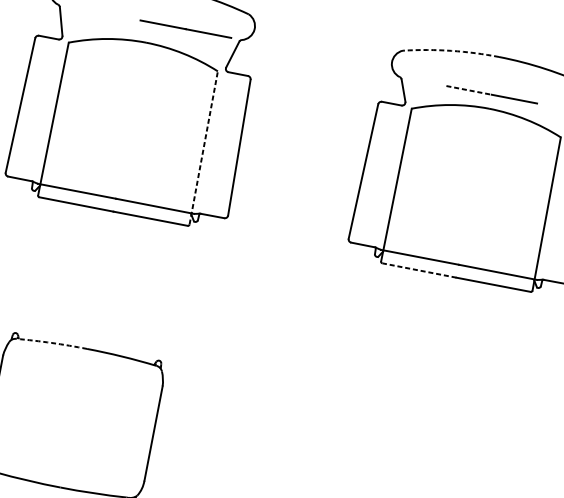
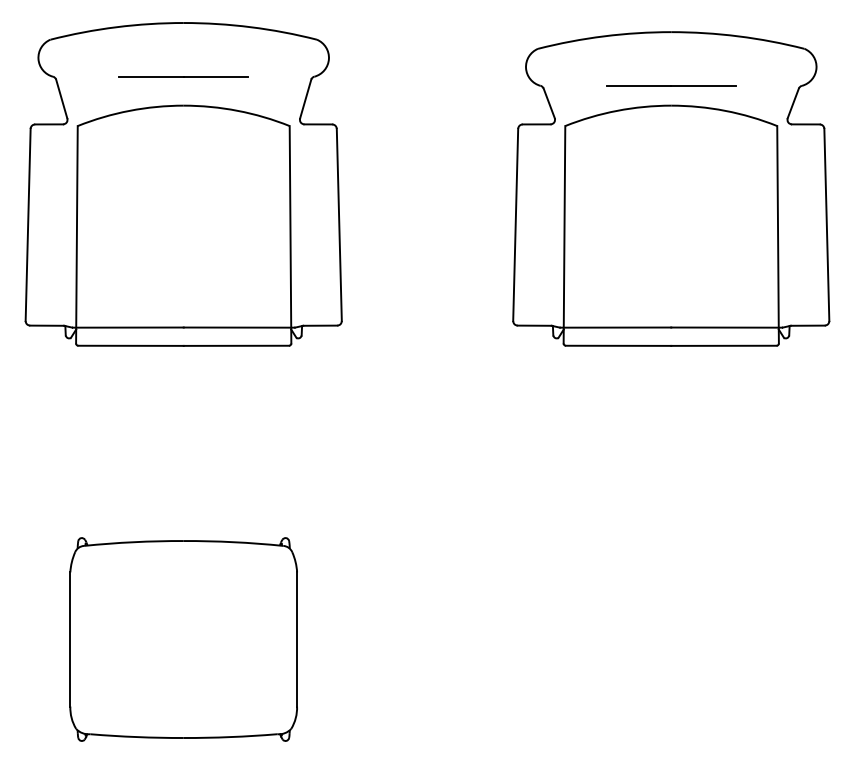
line: (185, 29) -> (183, 76), moved
arc: (451, 51) -> (604, 36), dashed -> solid
line: (469, 90) -> (639, 85), dashed -> solid
line: (203, 147) -> (290, 234), dashed -> solid
line: (419, 270) -> (618, 345), dashed -> solid
arc: (51, 343) -> (133, 542), dashed -> solid

